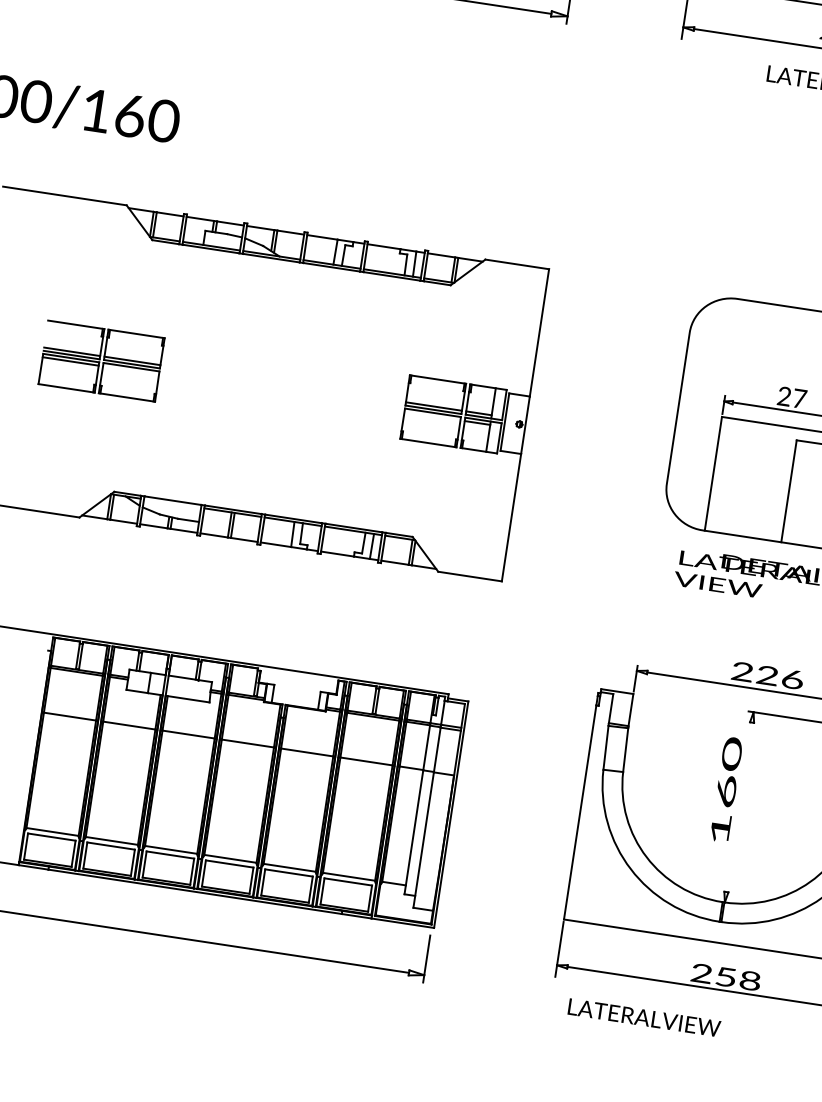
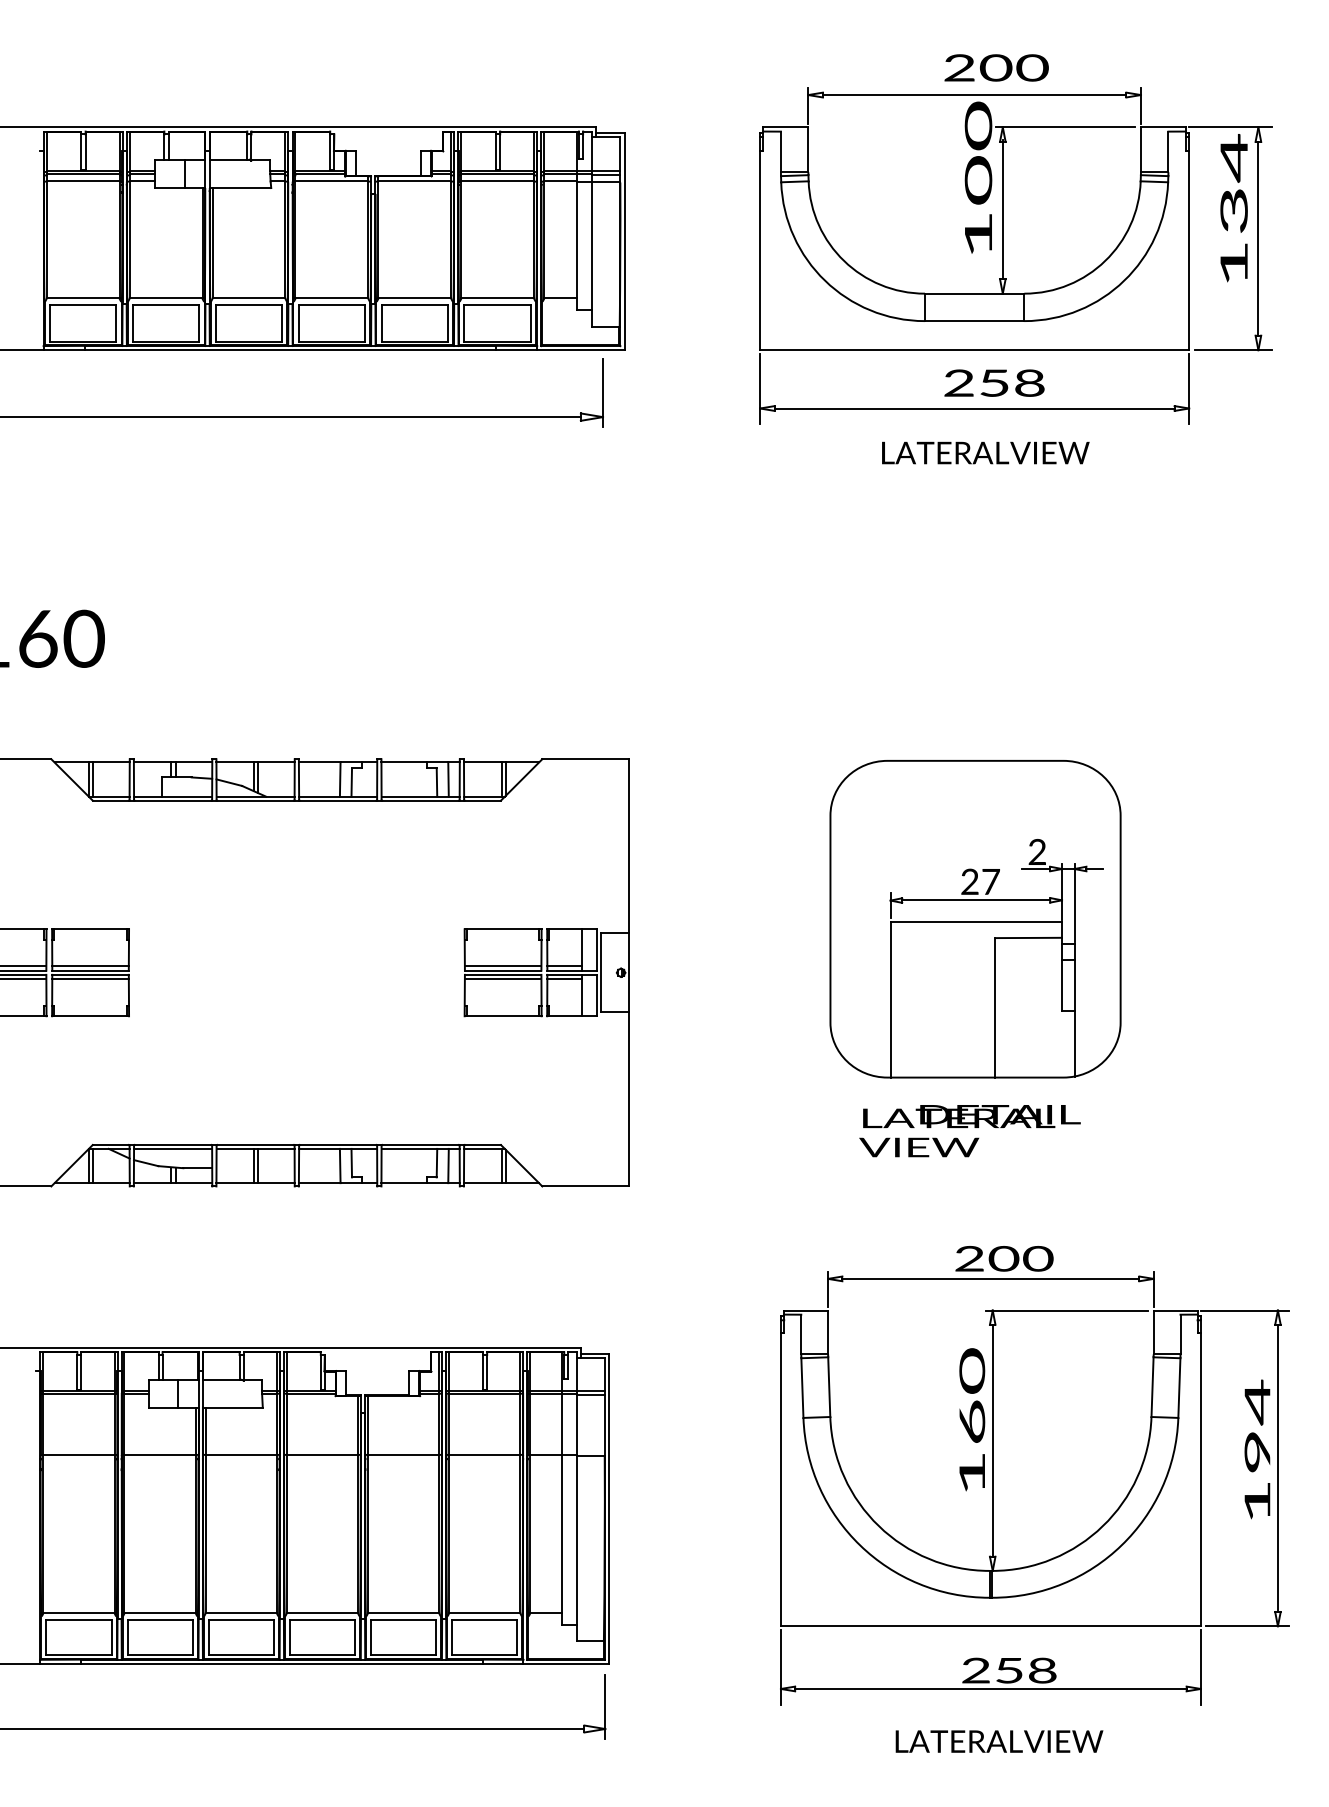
line: (130, 370) -> (90, 979), added
line: (432, 416) -> (502, 979), added
line: (172, 503) -> (173, 1148), added
text: (779, 677) -> (1020, 1258), 226 -> 200
line: (739, 807) -> (992, 1440), added
text: (644, 1017) -> (999, 1741), moved

